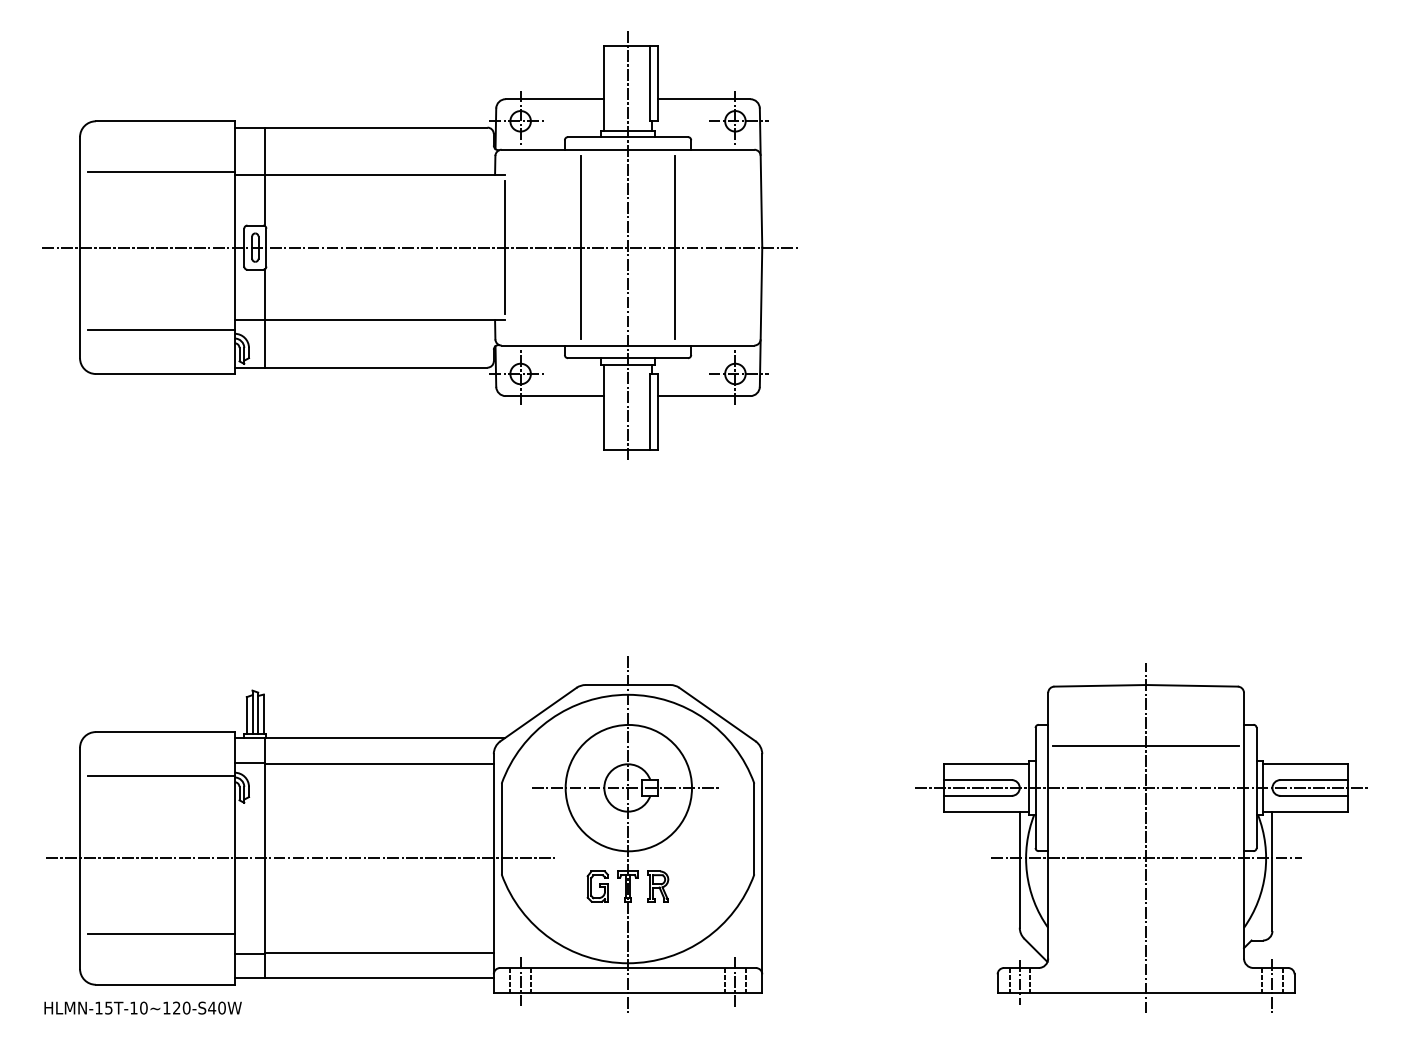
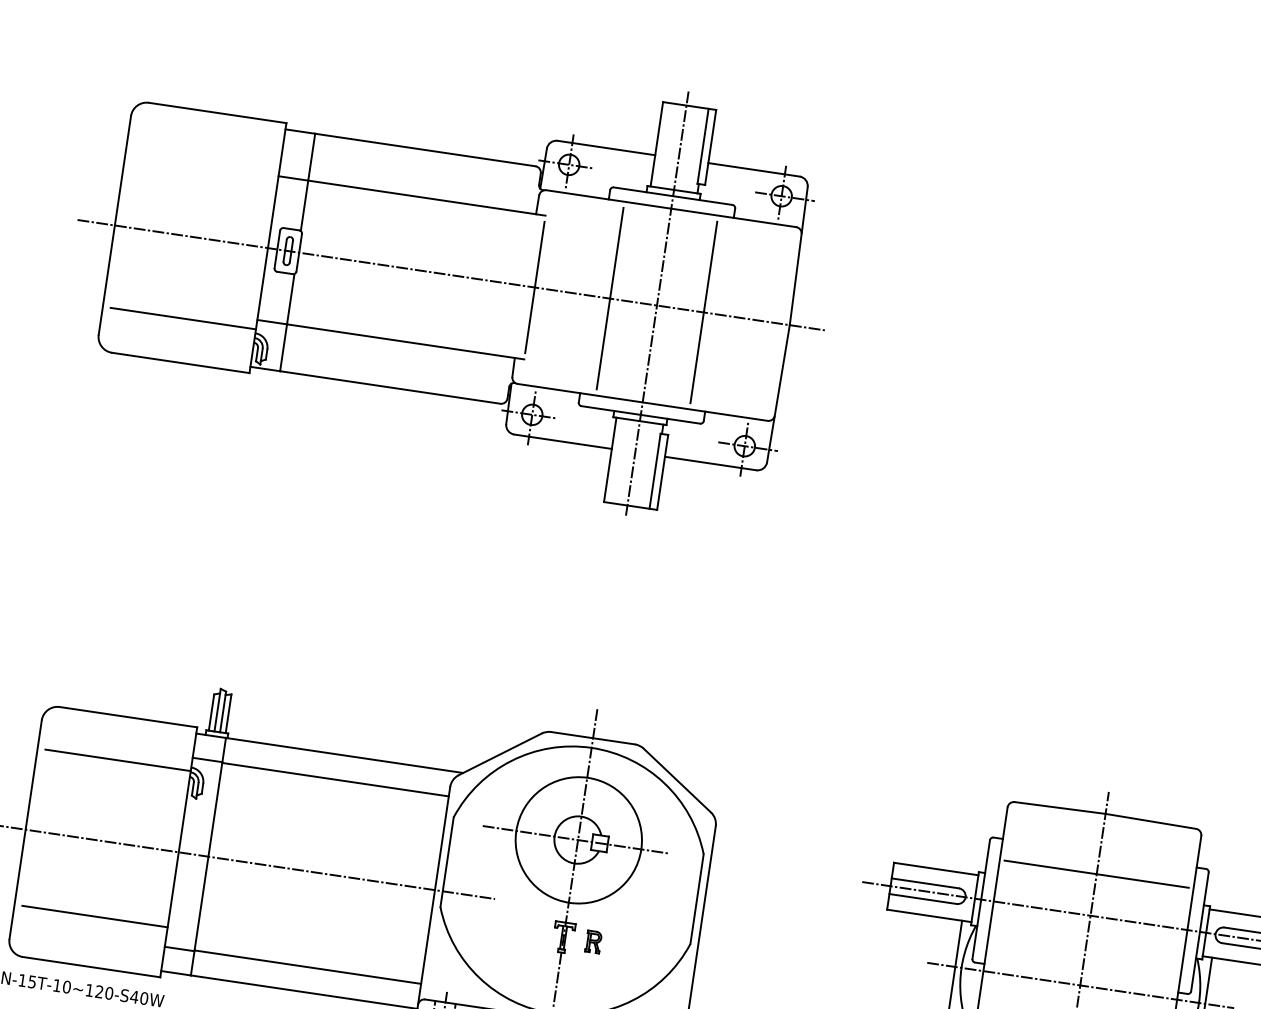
line: (160, 171) -> (205, 161), removed
part: (597, 886) -> (533, 933), removed
part: (658, 886) -> (593, 941), size x0.7

